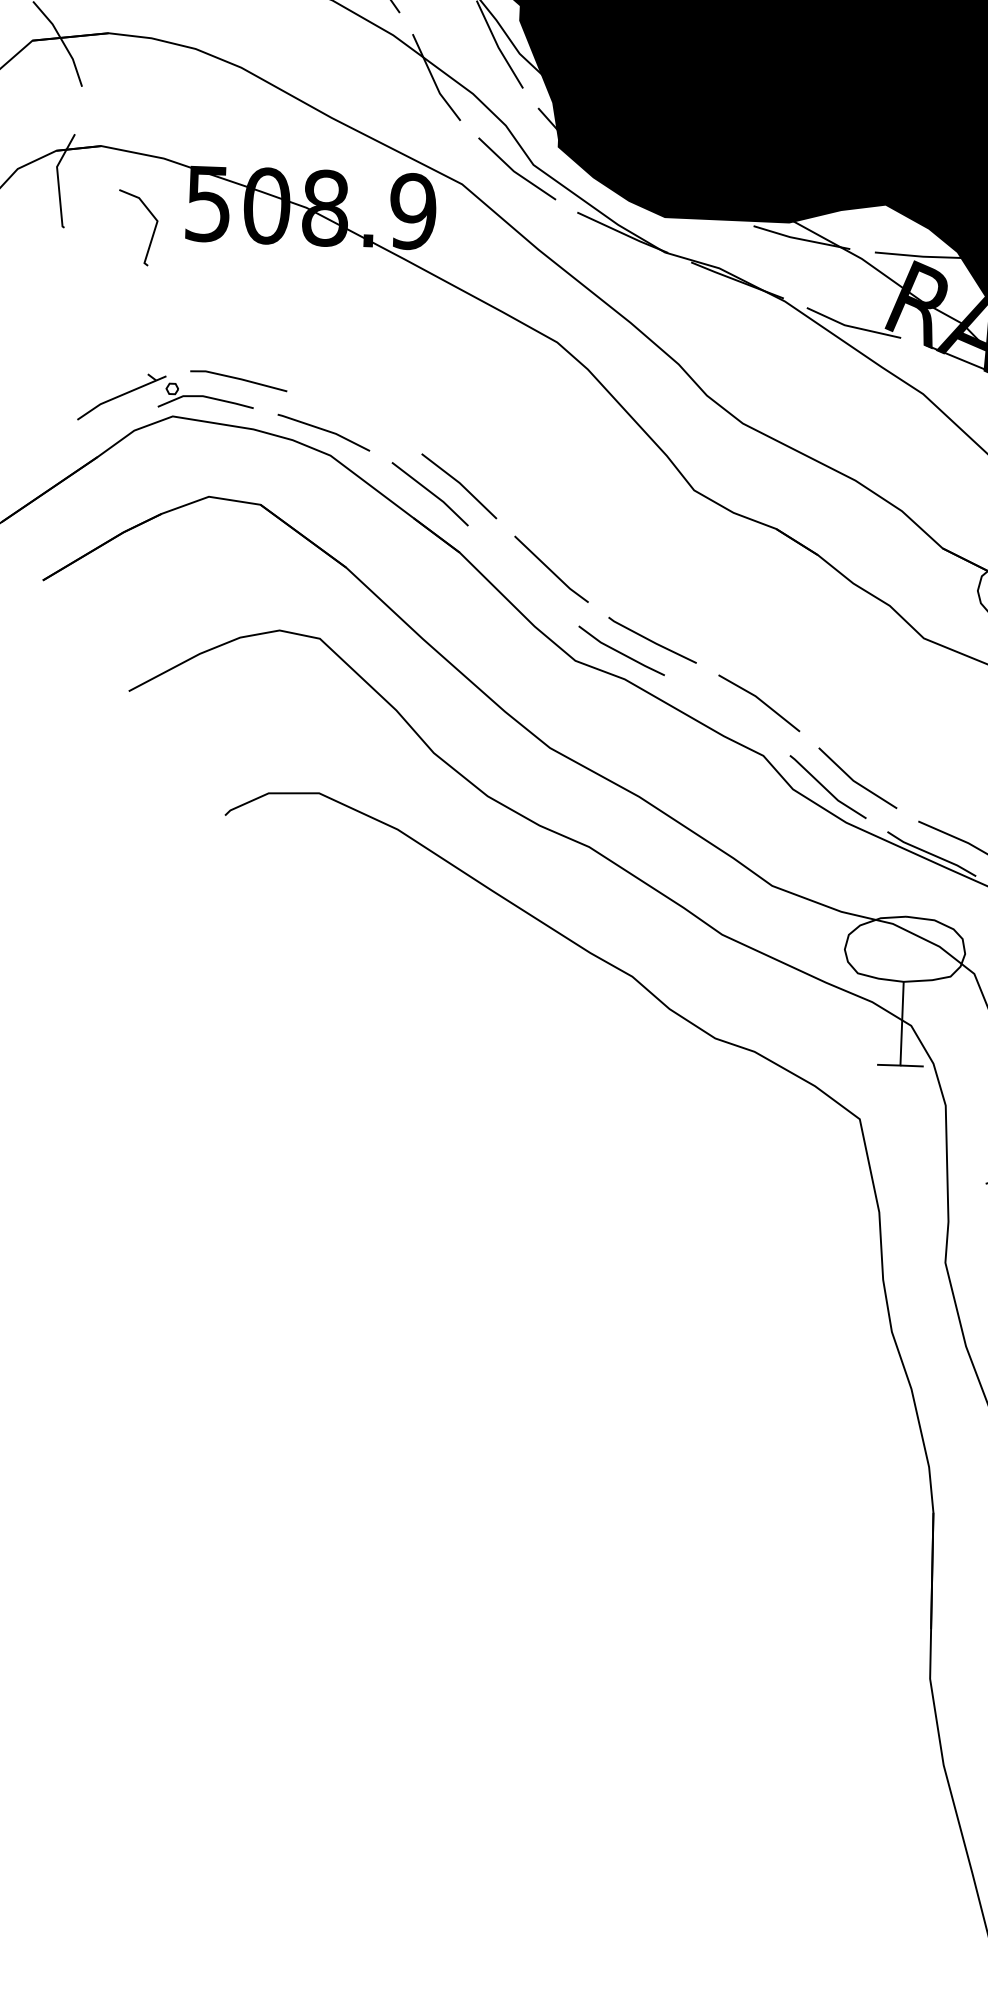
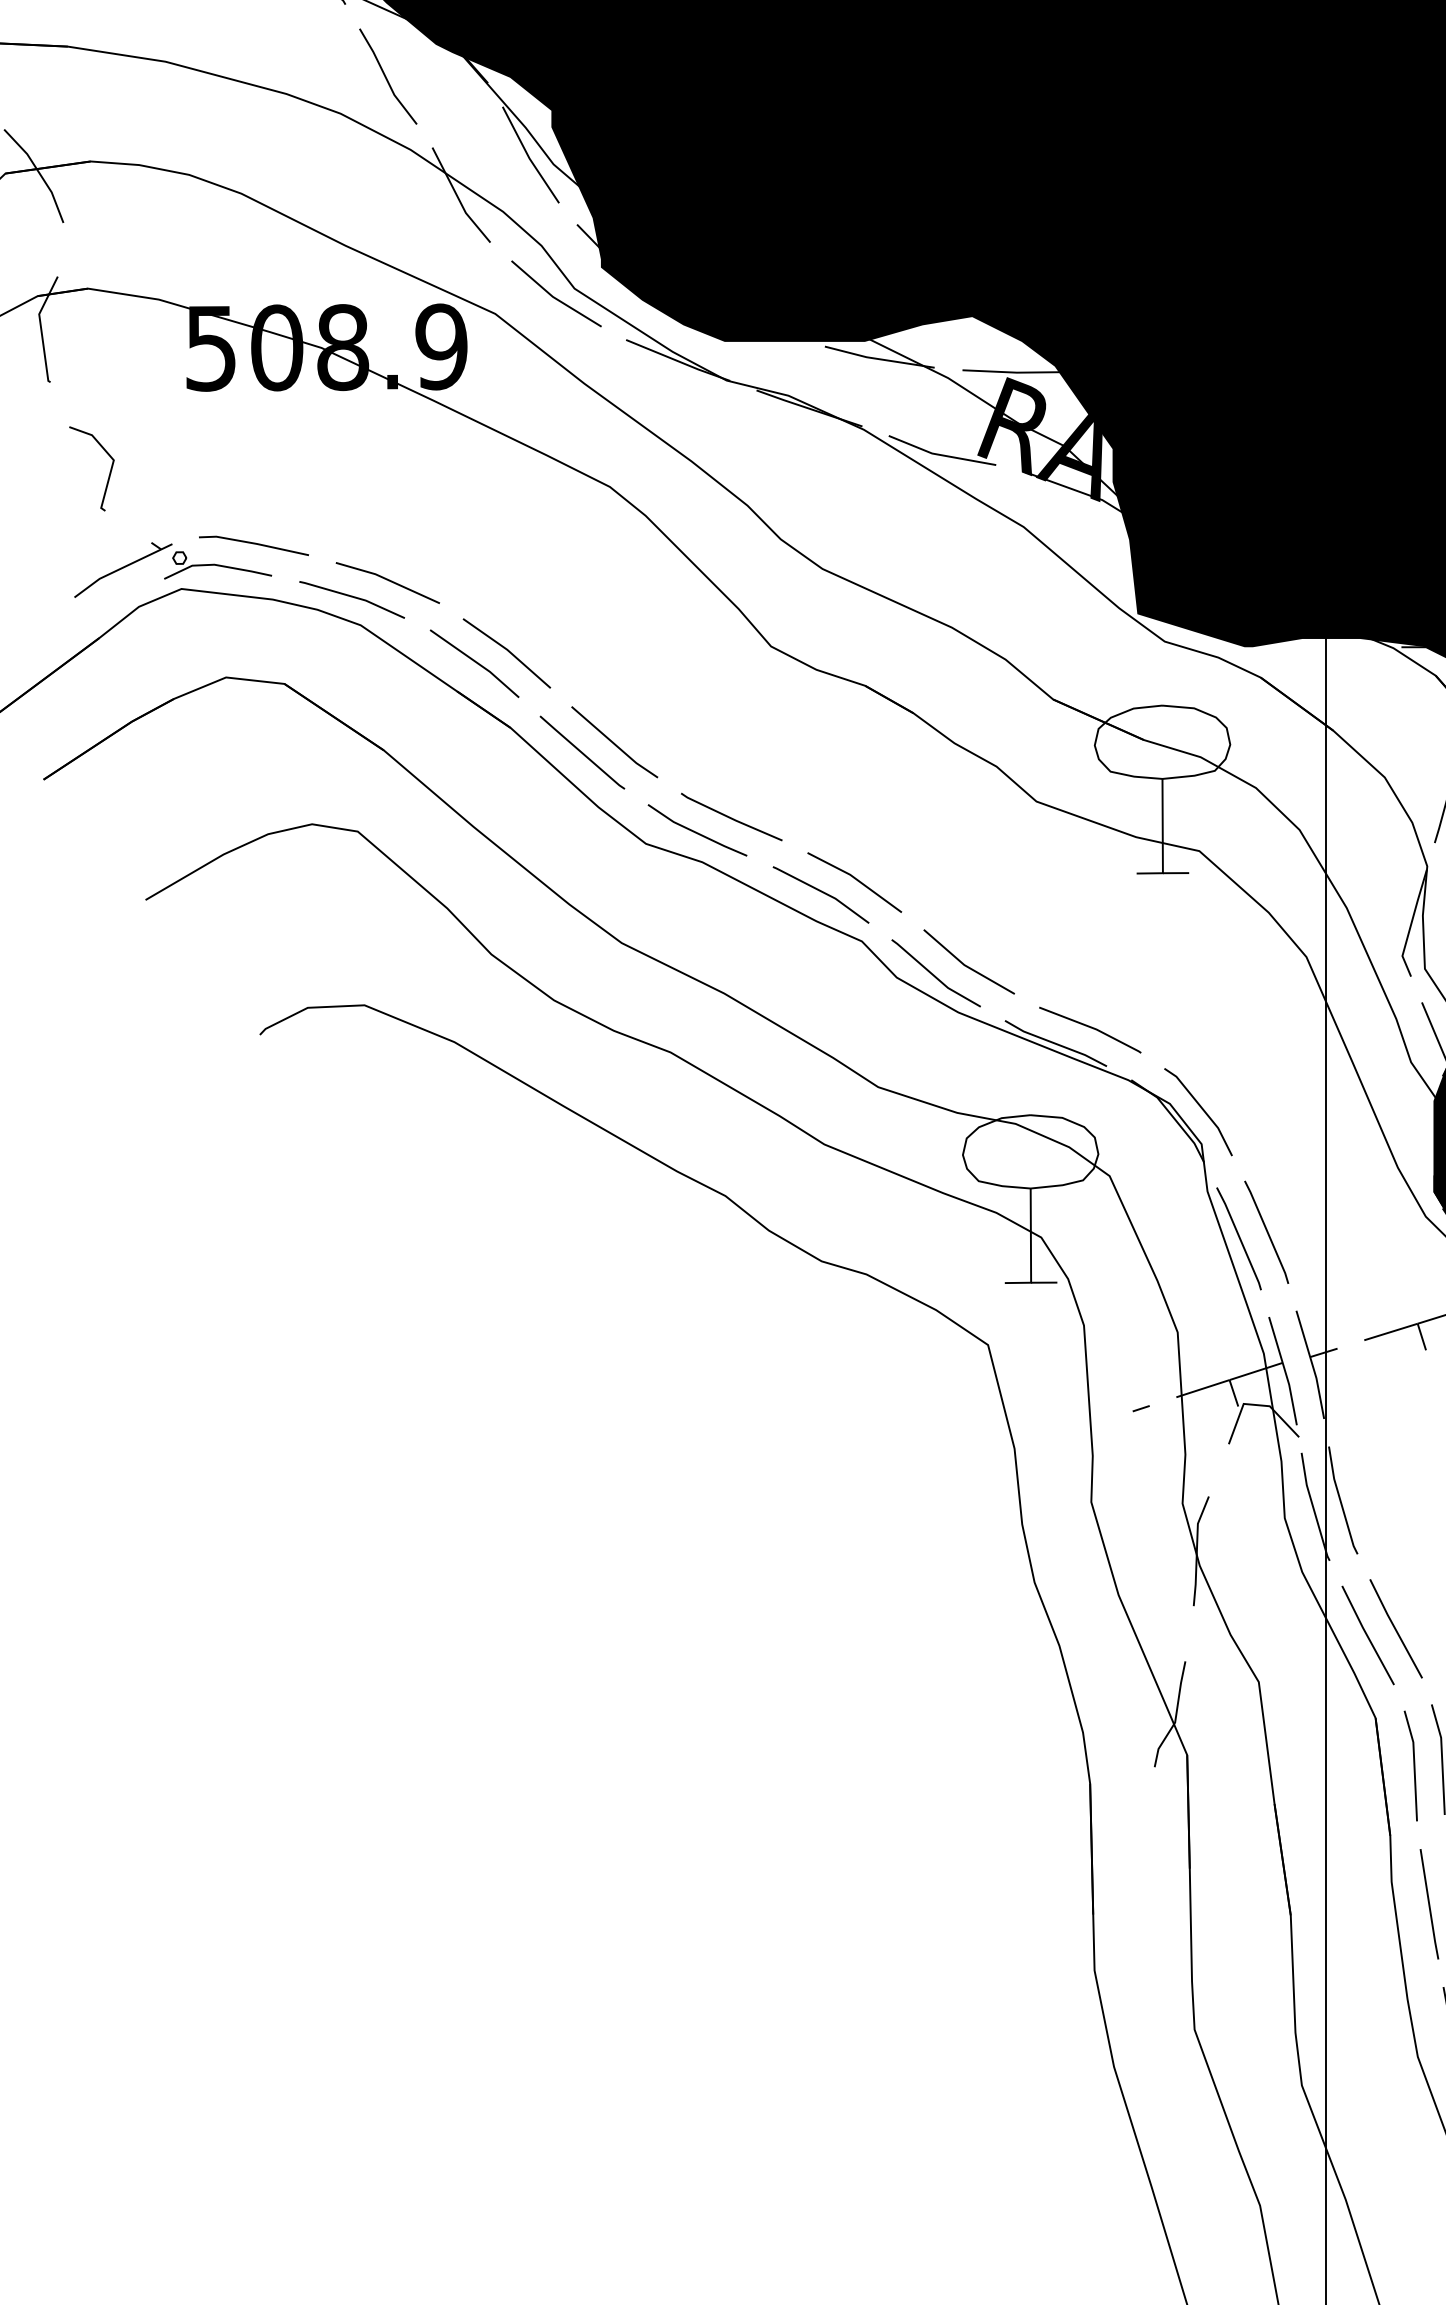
line: (152, 234) -> (108, 475), moved
line: (356, 417) -> (388, 581), added
line: (522, 577) -> (582, 752), added
line: (729, 710) -> (821, 892), added

